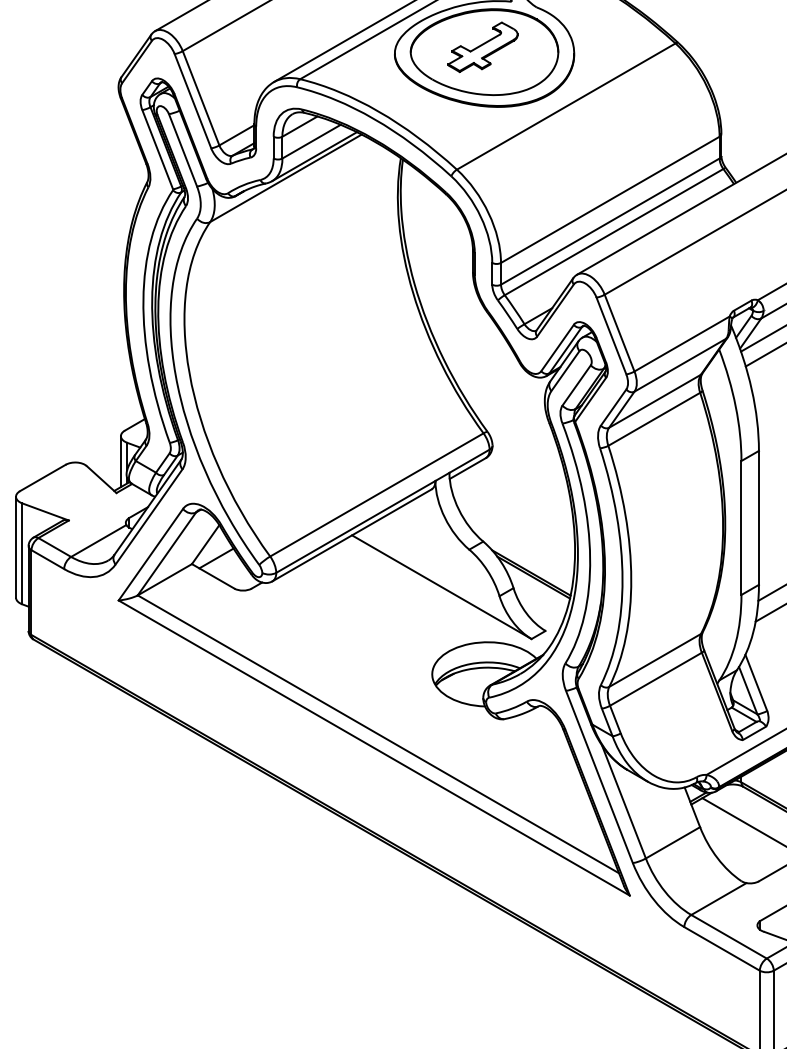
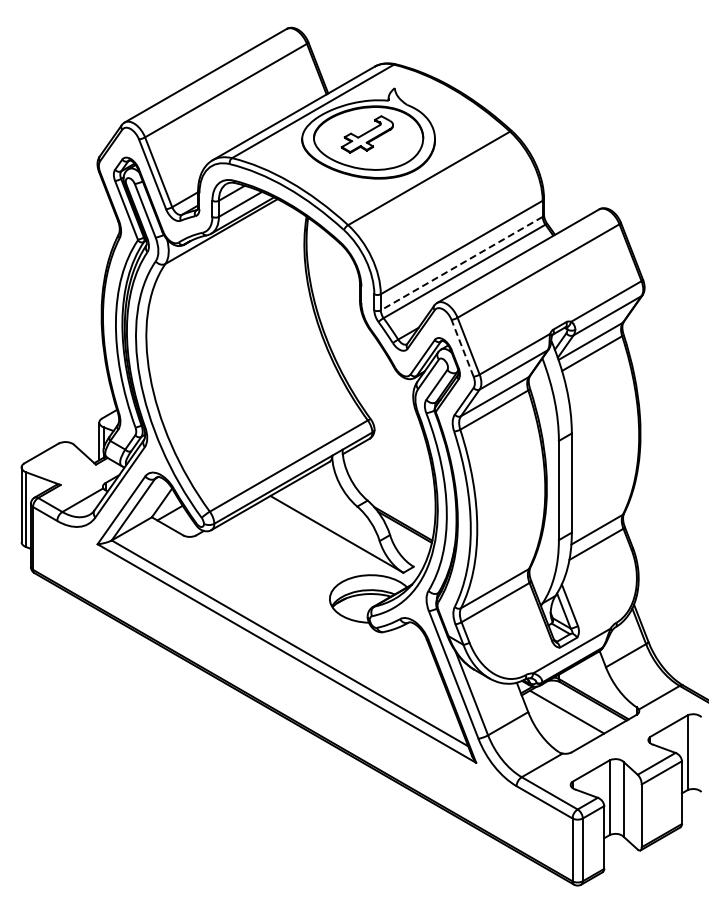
line: (609, 221) -> (461, 263), solid -> dashed
line: (611, 334) -> (462, 347), solid -> dashed

